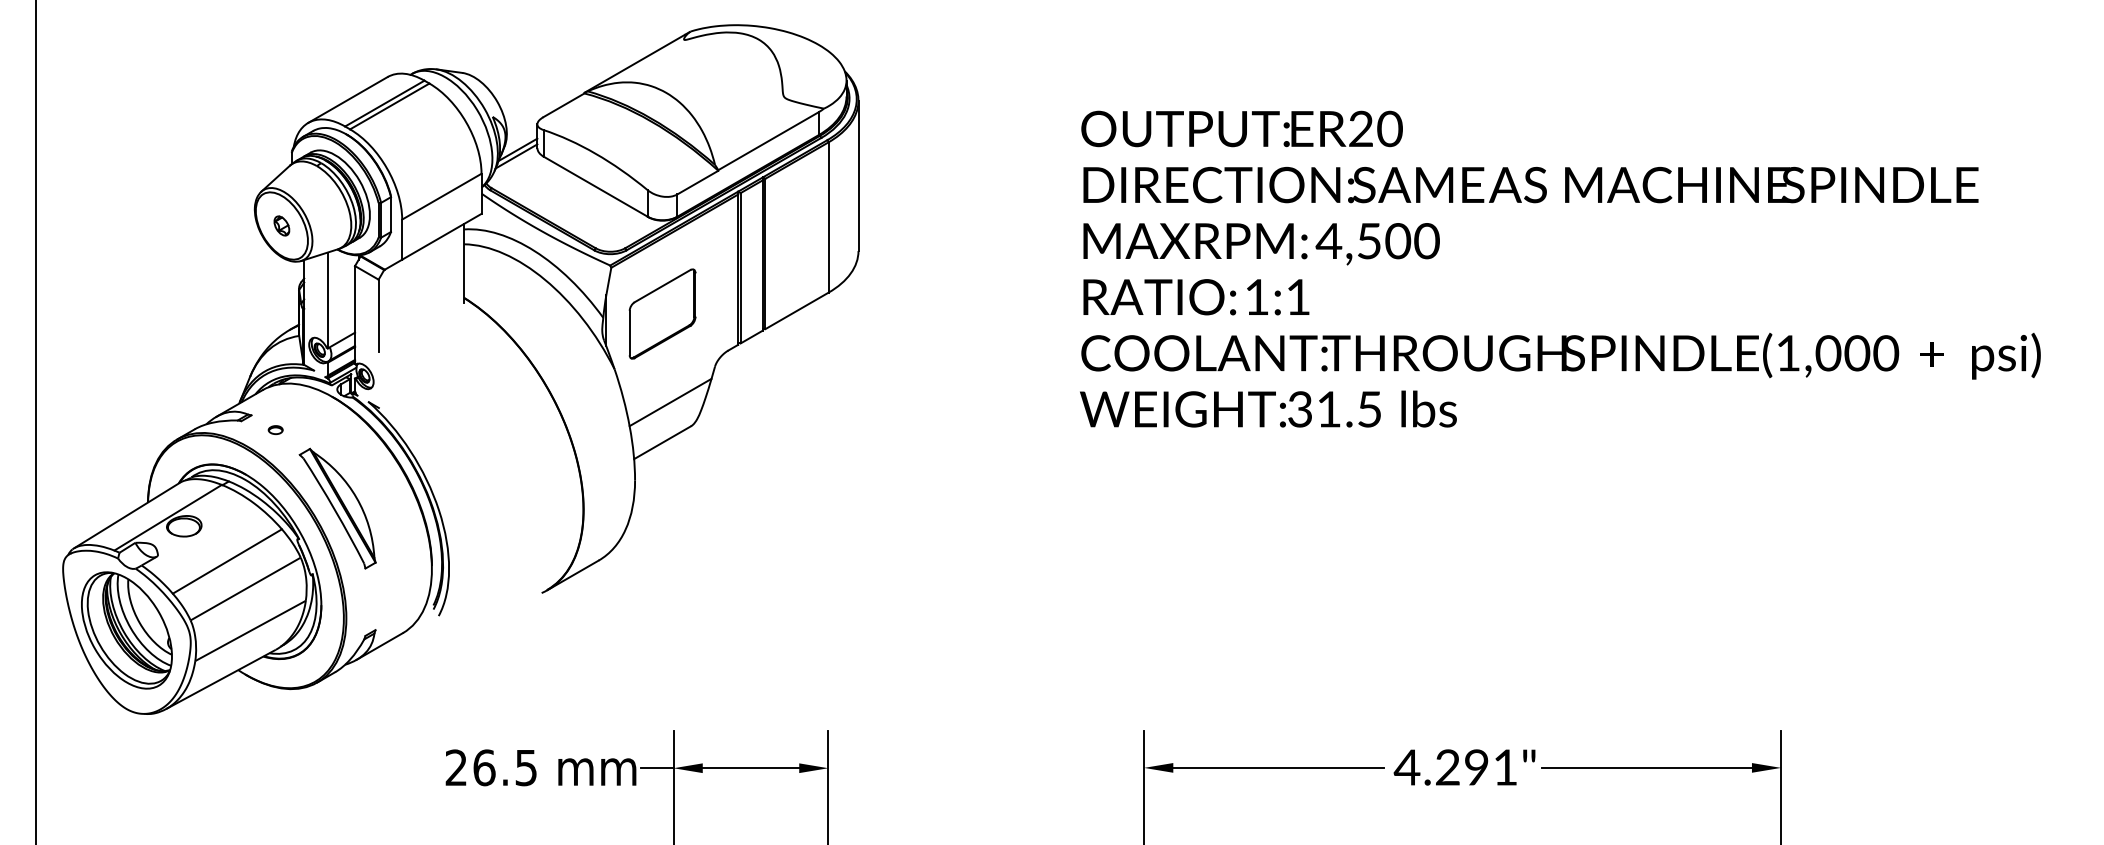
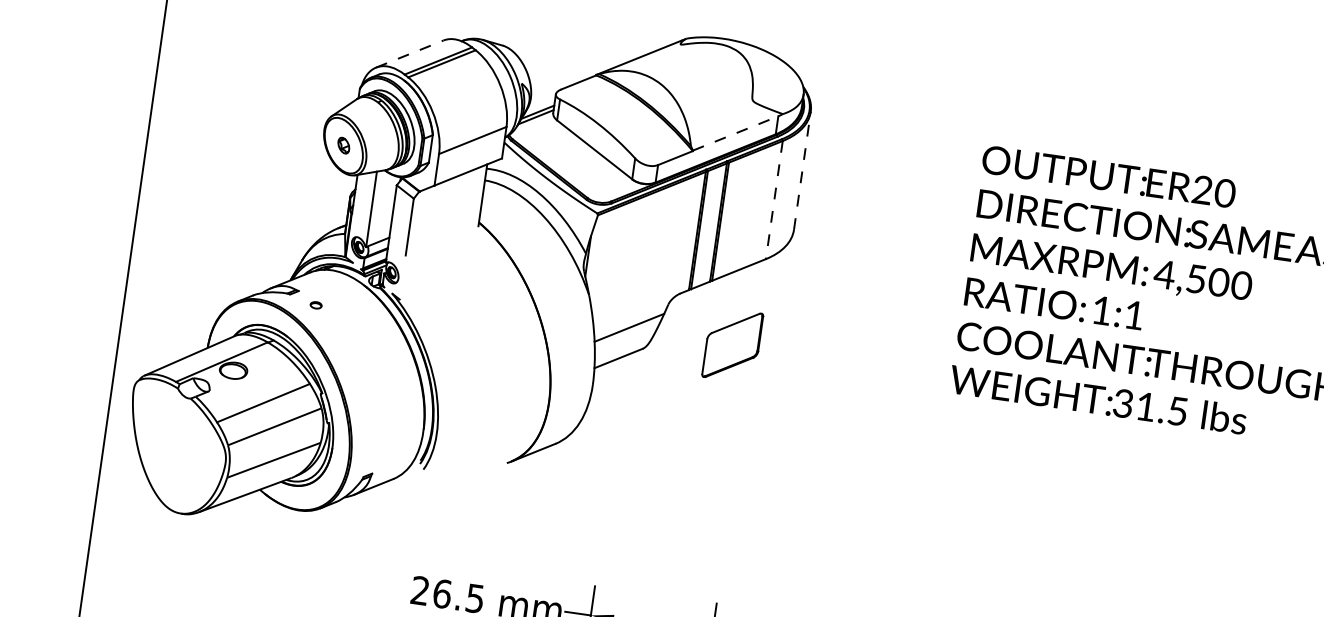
line: (348, 99) -> (410, 53), solid -> dashed
line: (768, 141) -> (735, 133), solid -> dashed
line: (858, 175) -> (802, 170), solid -> dashed
line: (828, 217) -> (774, 200), solid -> dashed
part: (662, 313) -> (732, 344), moved
part: (337, 508) -> (355, 373), removed
part: (126, 630) -> (176, 446), removed

